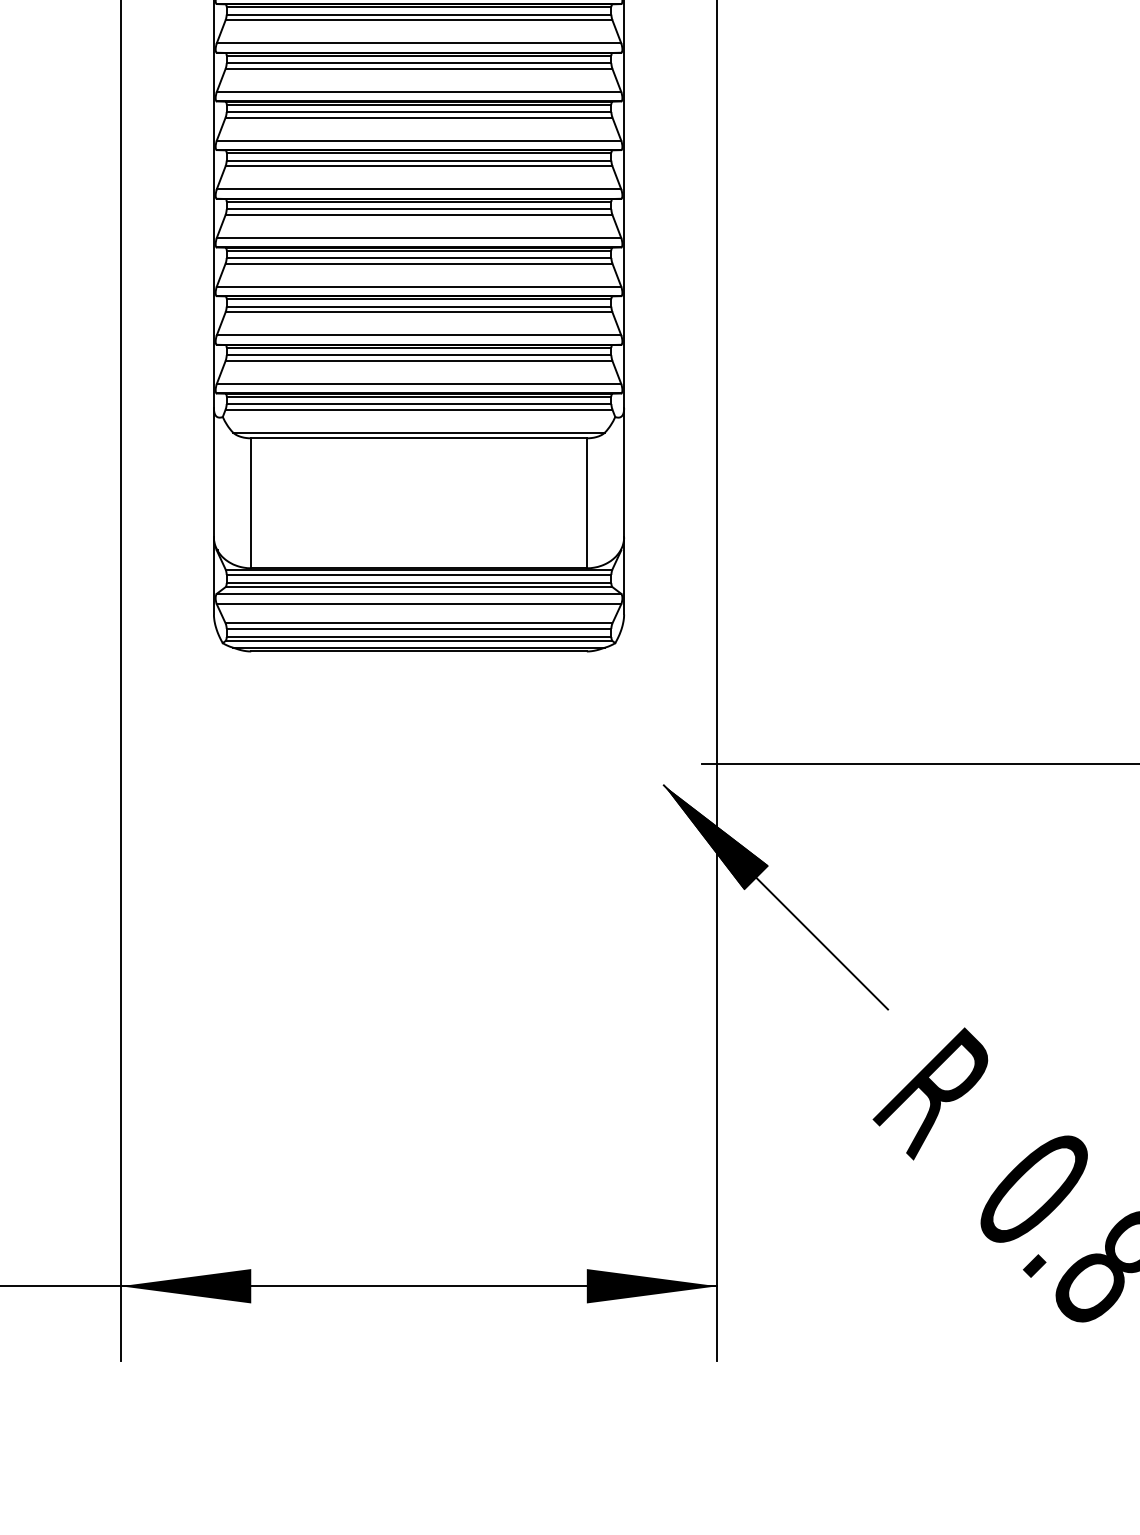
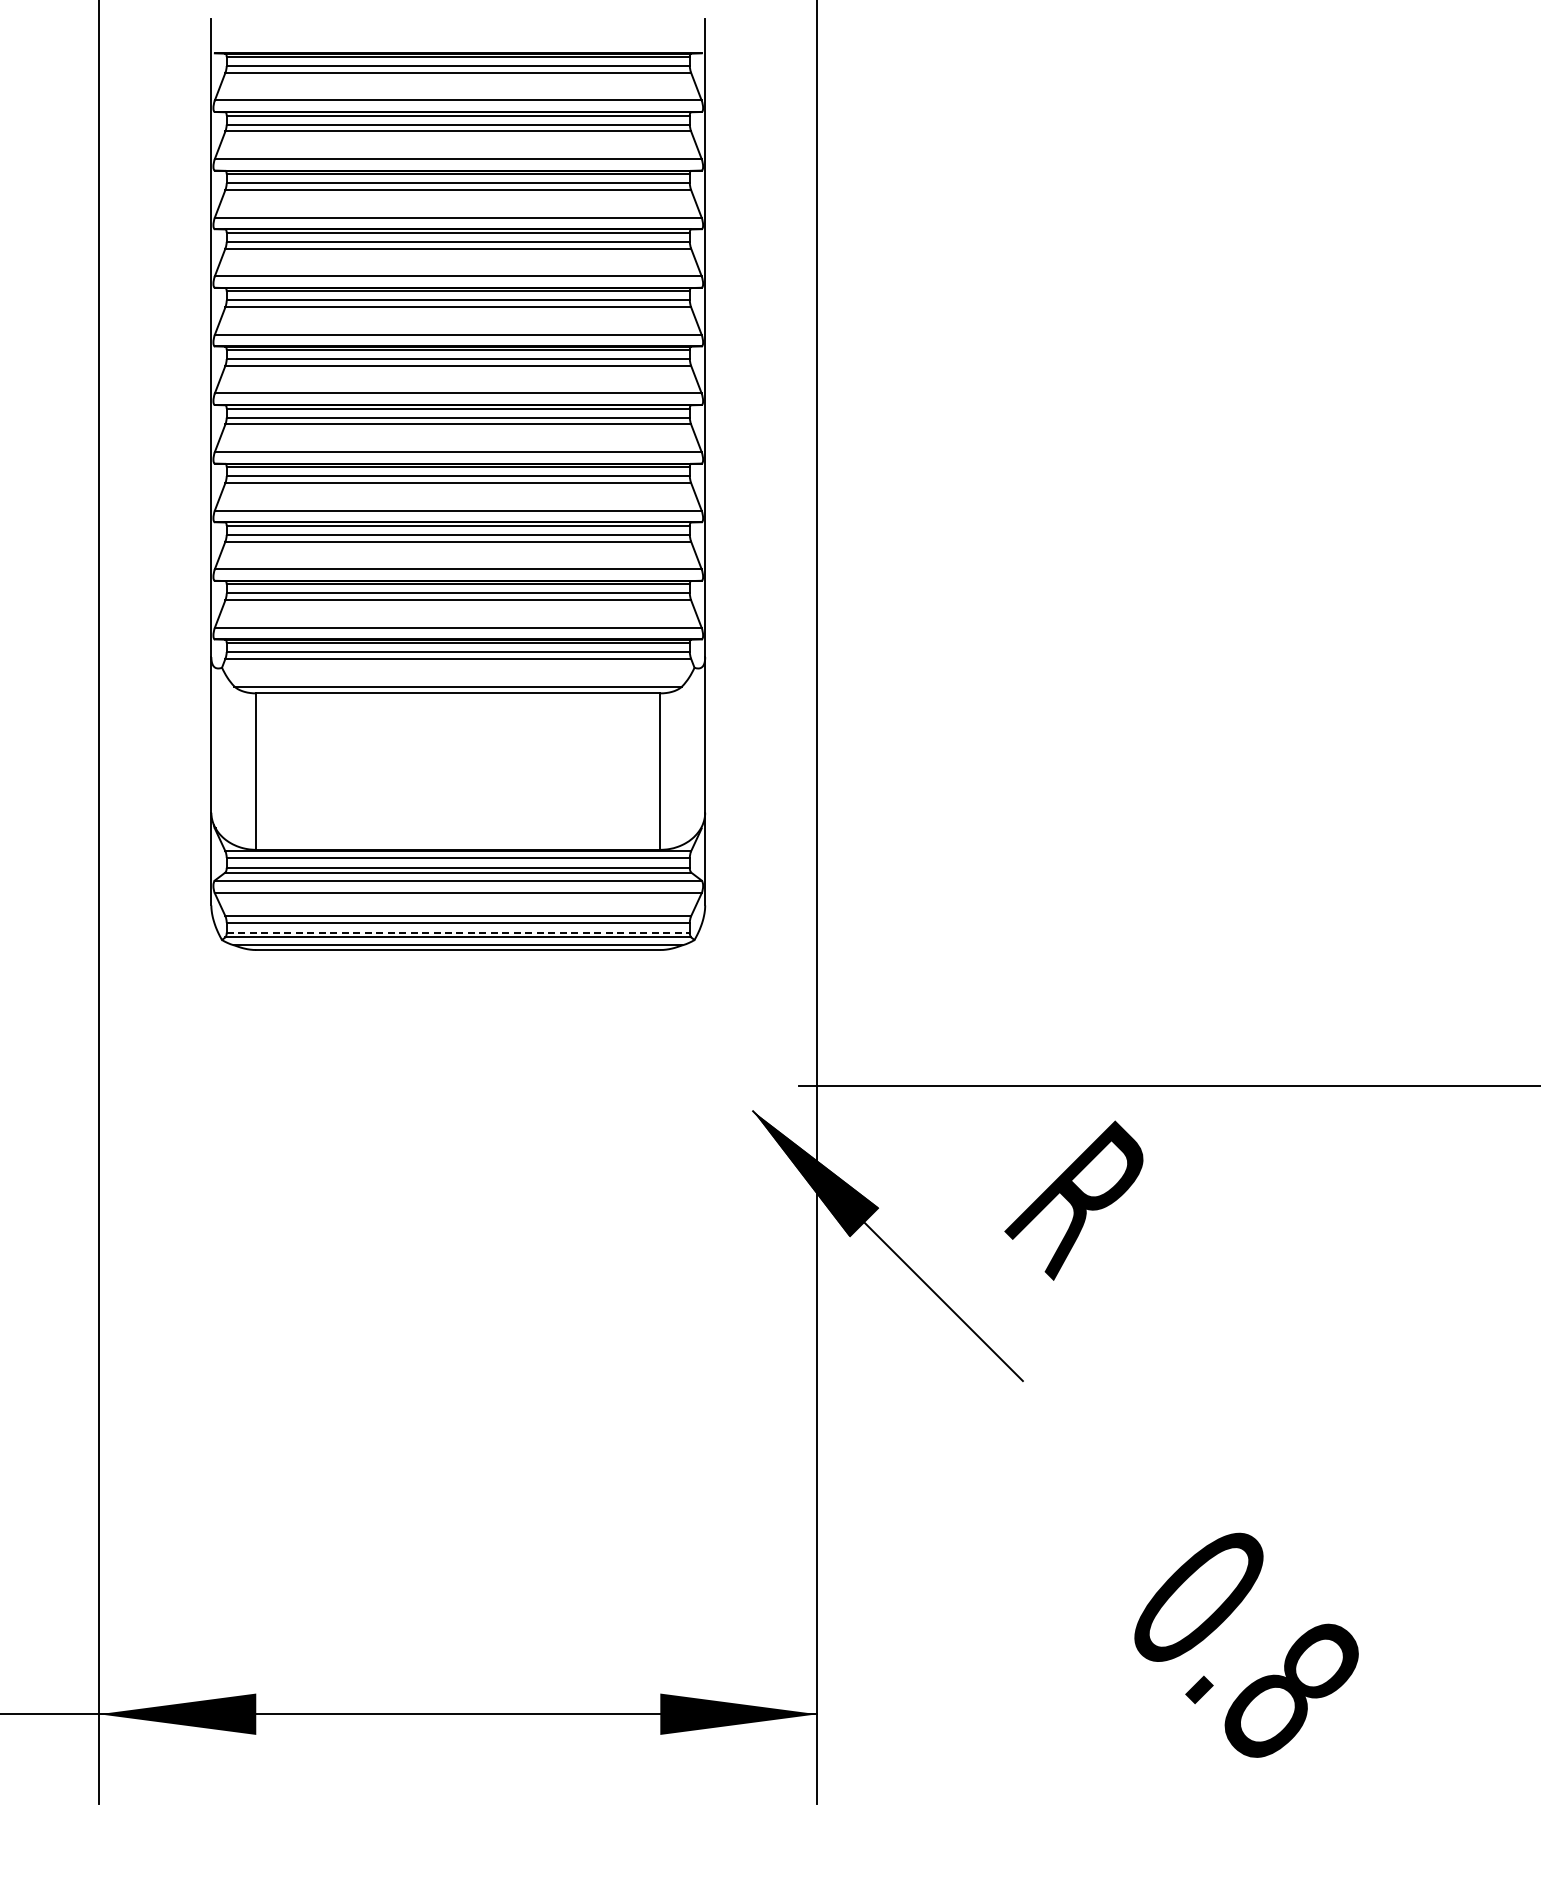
line: (419, 636) -> (458, 932), solid -> dashed
text: (930, 1093) -> (1073, 1200), moved

